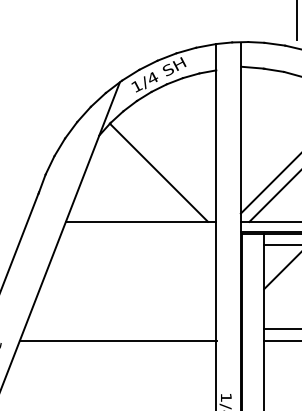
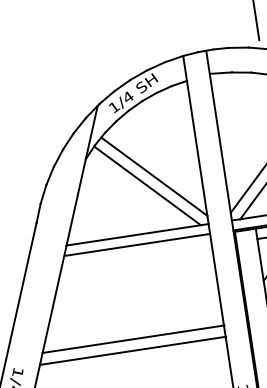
line: (167, 164) -> (154, 176), added
line: (139, 232) -> (137, 245), added
line: (120, 329) -> (133, 339), added

